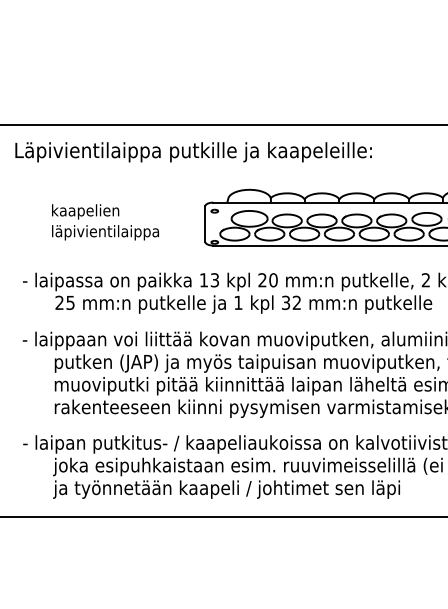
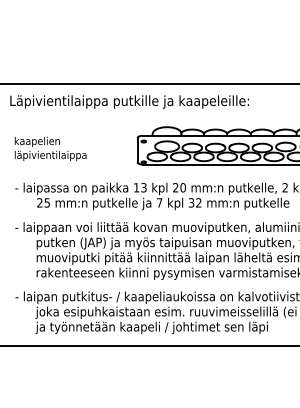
text: (105, 223) -> (50, 149), moved
text: (238, 302) -> (159, 202), 1 -> 7

